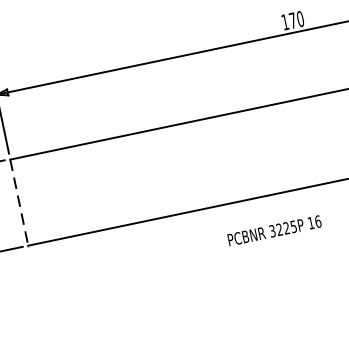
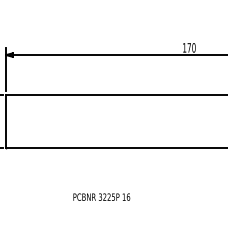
line: (19, 202) -> (6, 121), dashed -> solid
text: (273, 229) -> (101, 196), moved

